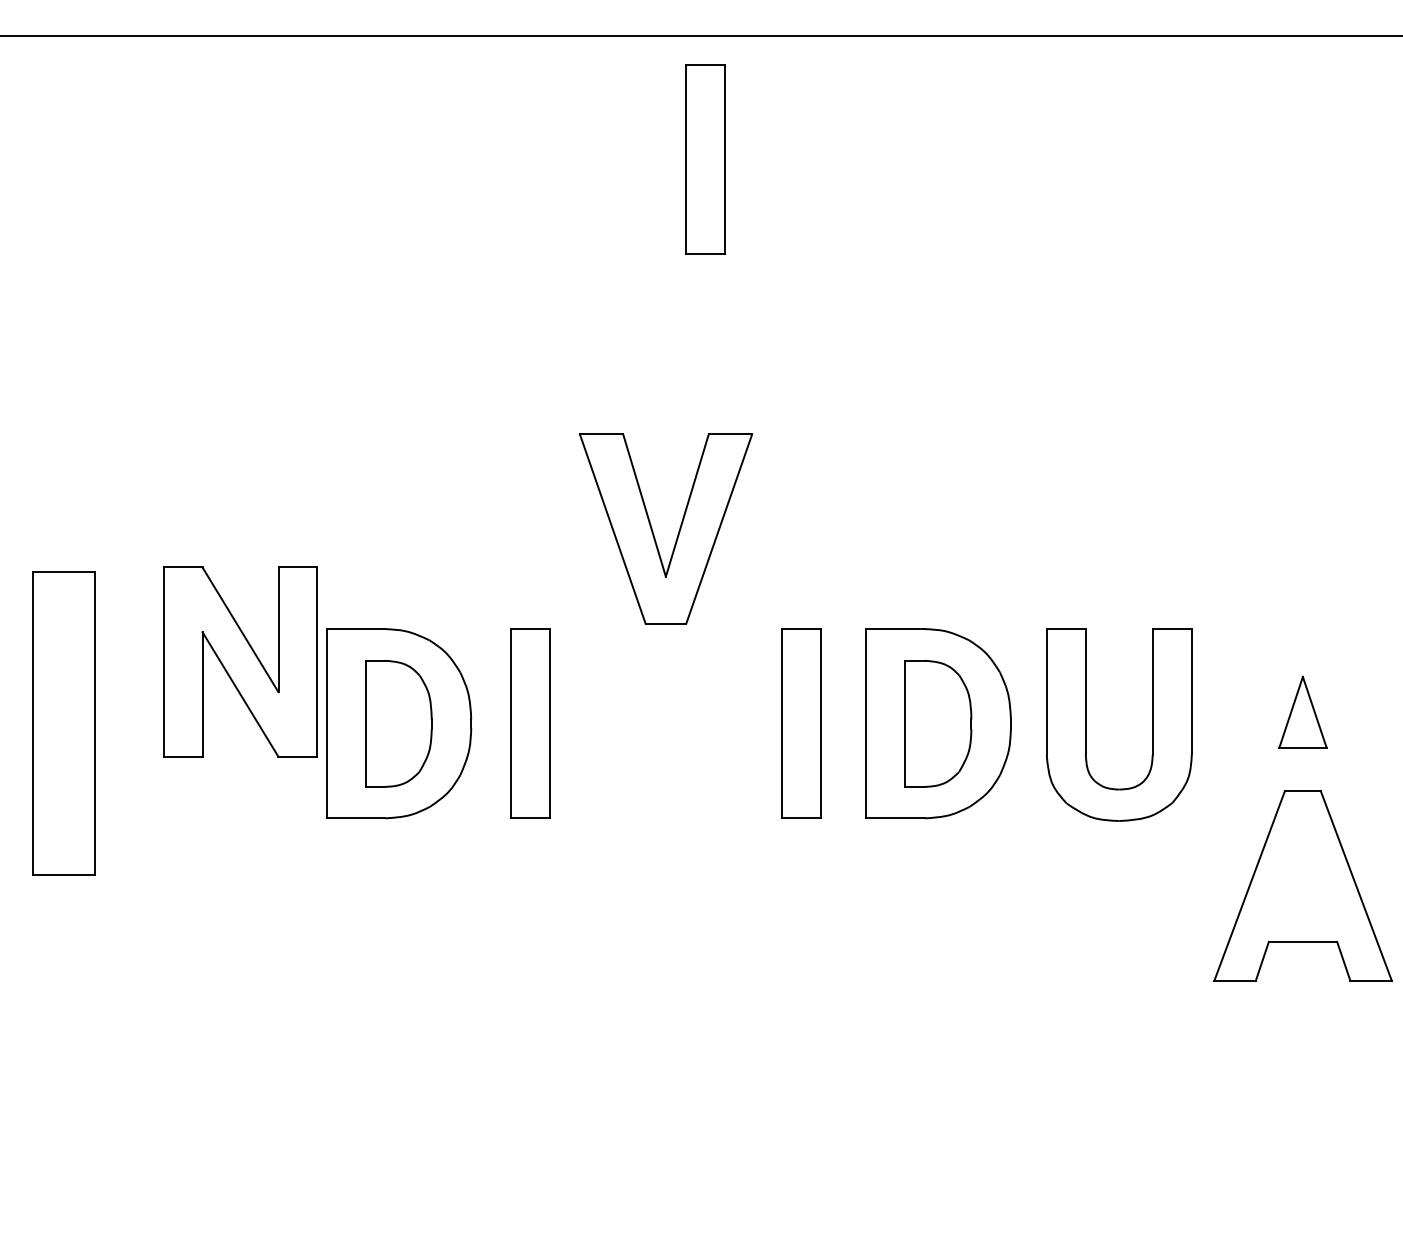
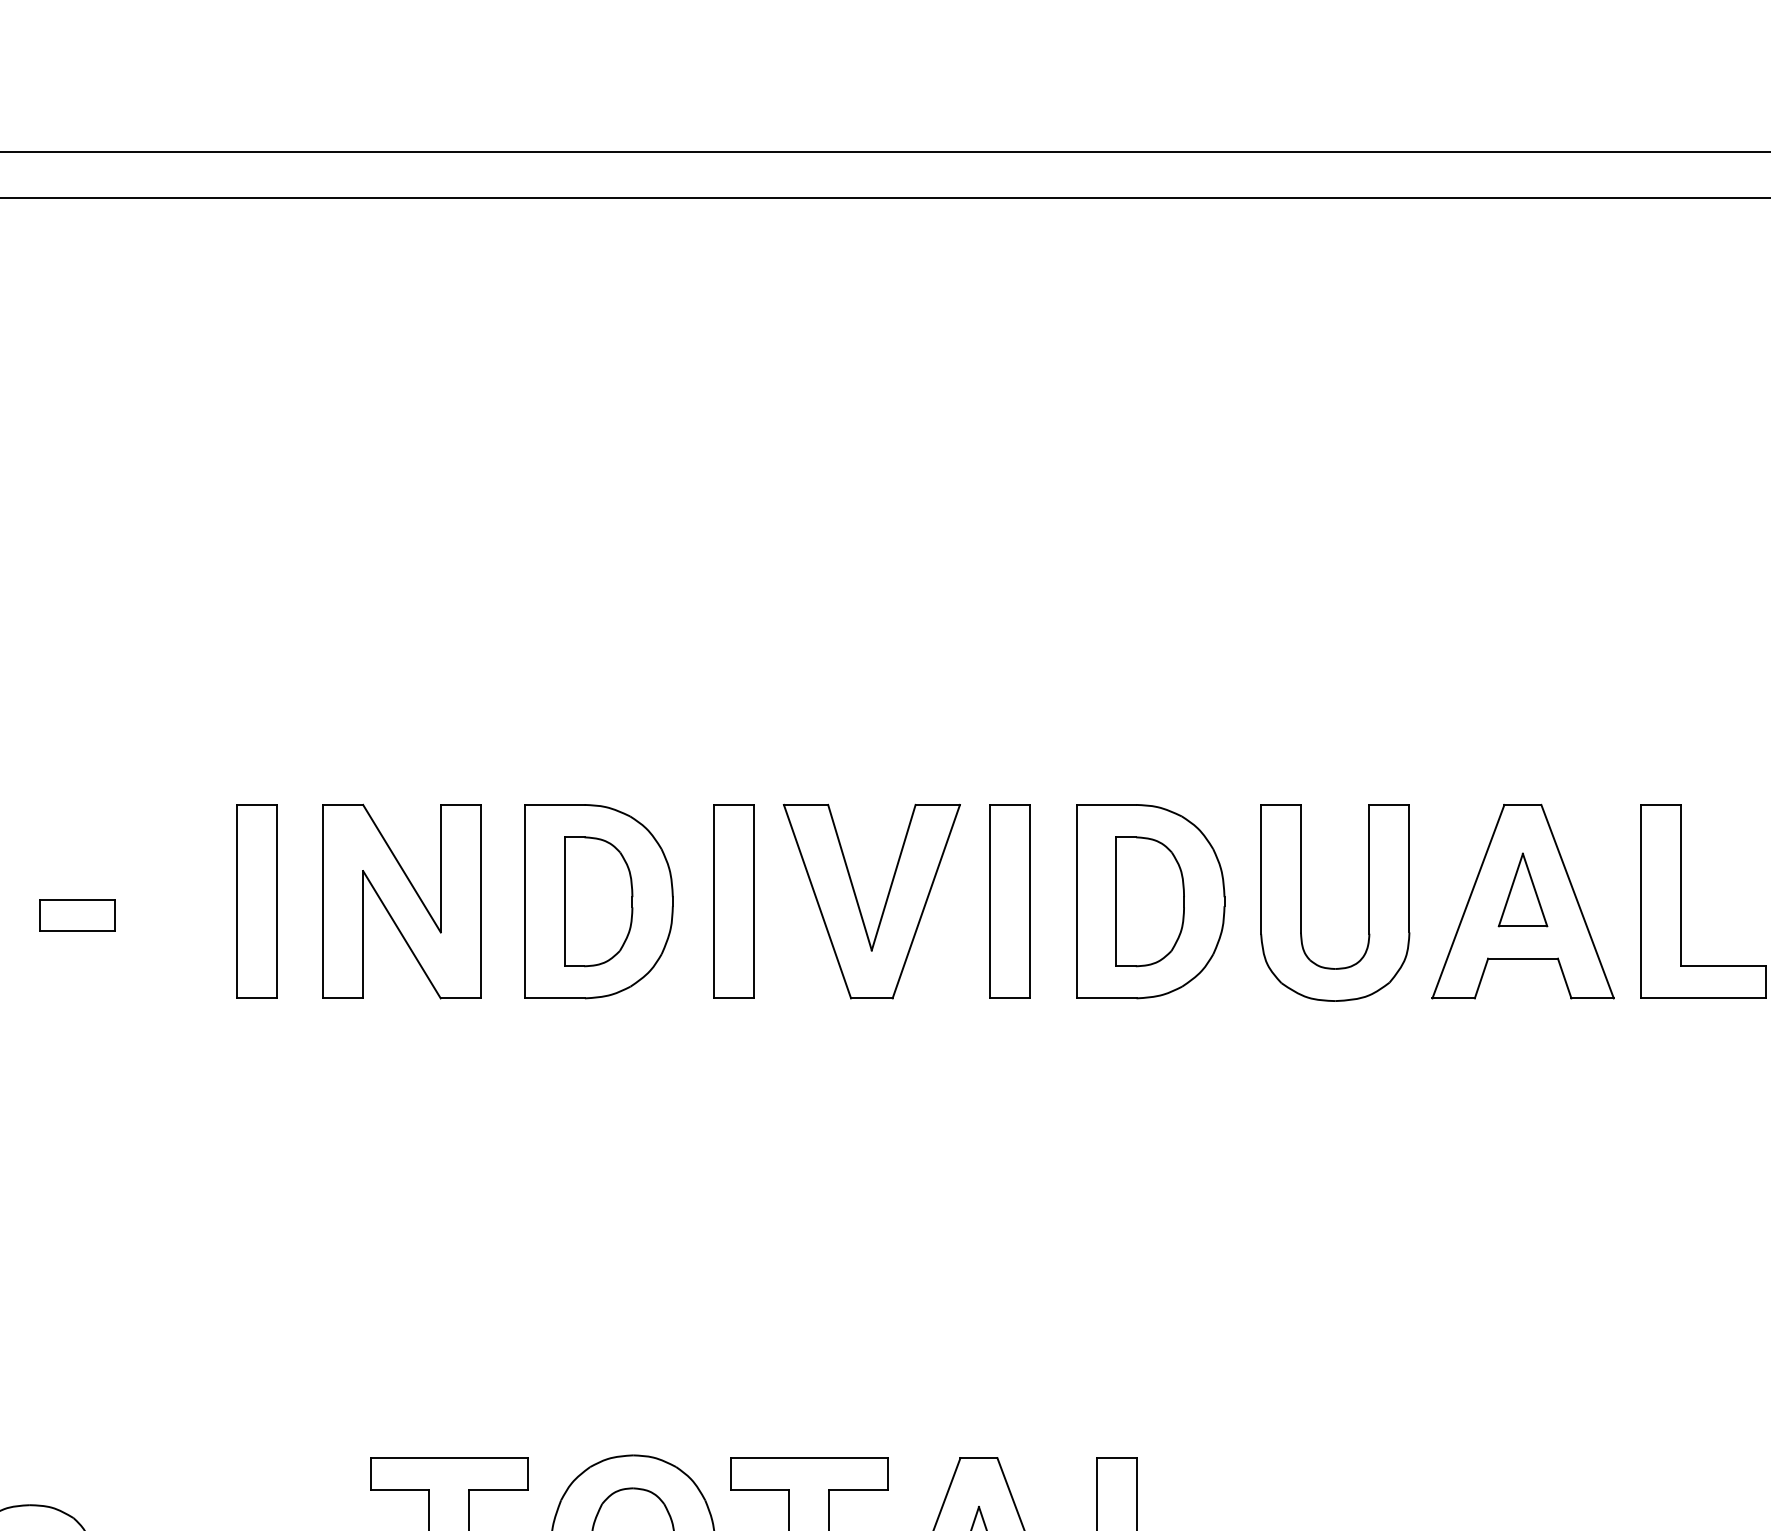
part: (704, 159) -> (911, 324), removed
part: (653, 532) -> (859, 905), moved
part: (240, 661) -> (401, 901), moved
part: (63, 723) -> (256, 901), size x0.62
part: (1302, 885) -> (1522, 901), moved

